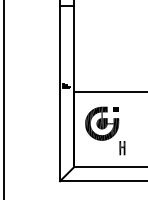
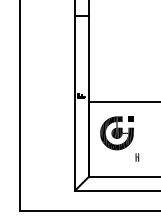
part: (122, 148) -> (137, 157), size x0.6

